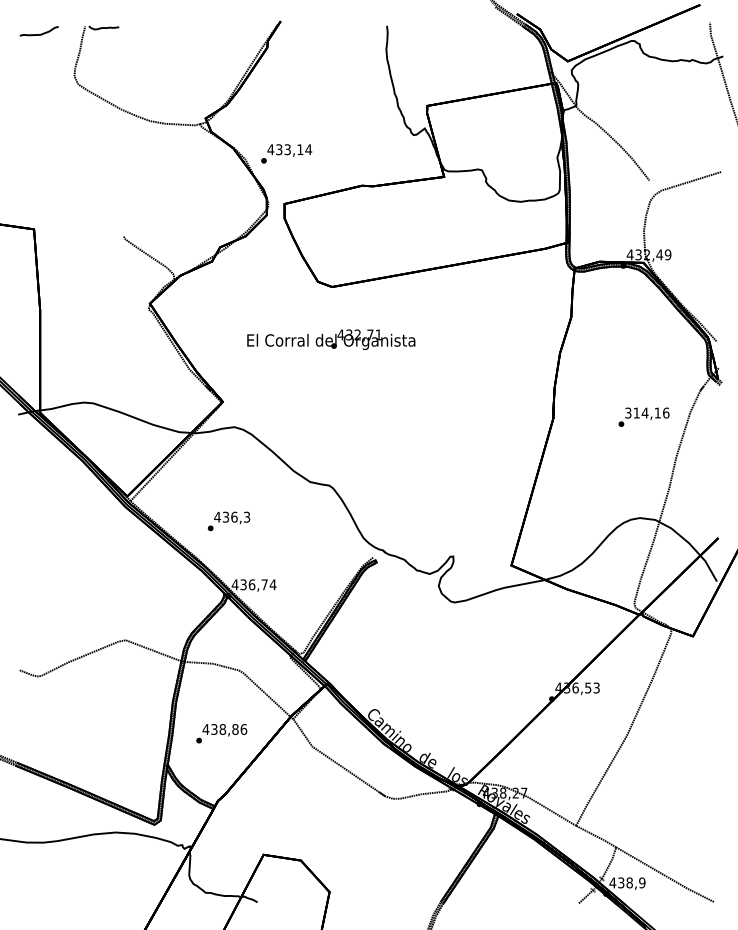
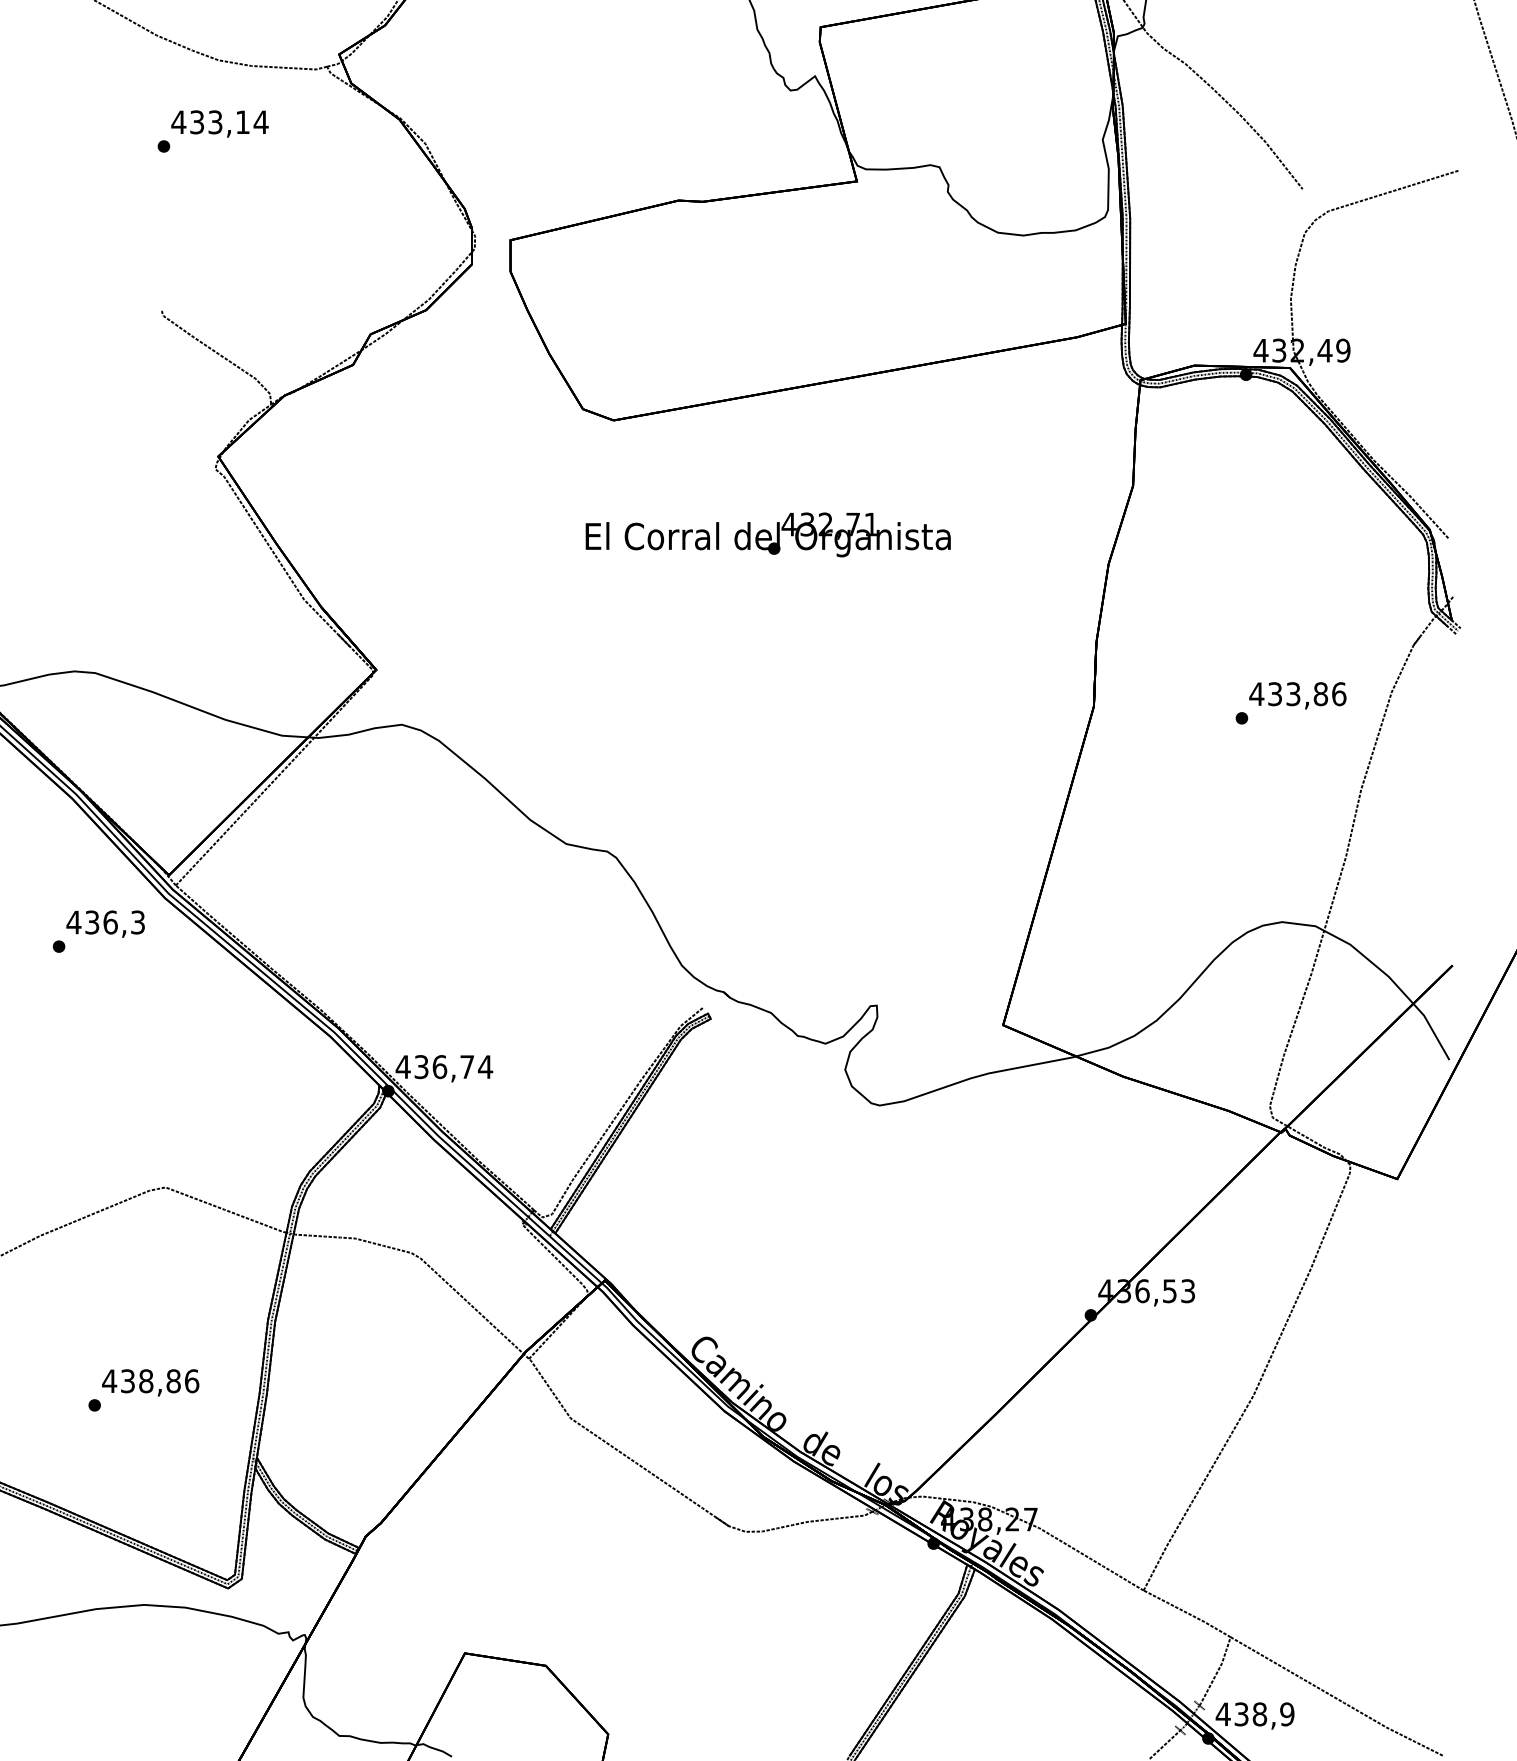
text: (286, 153) -> (212, 130), moved
text: (331, 339) -> (768, 534), moved
text: (642, 412) -> (1287, 692), 314,16 -> 433,86
text: (228, 521) -> (97, 931), moved
text: (221, 733) -> (143, 1389), moved

